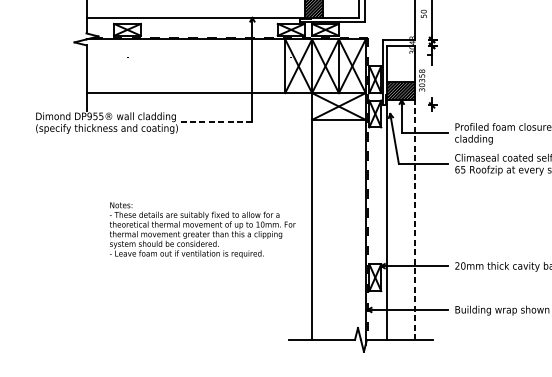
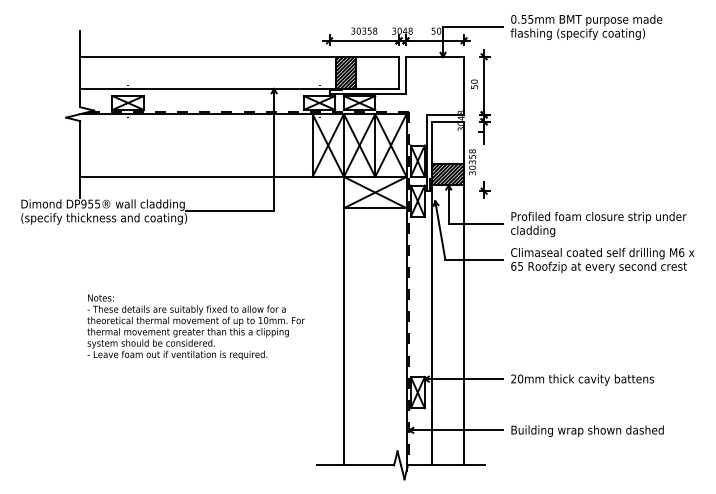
line: (214, 122) -> (229, 211), dashed -> solid
line: (415, 219) -> (464, 324), dashed -> solid
text: (202, 229) -> (195, 326), moved

